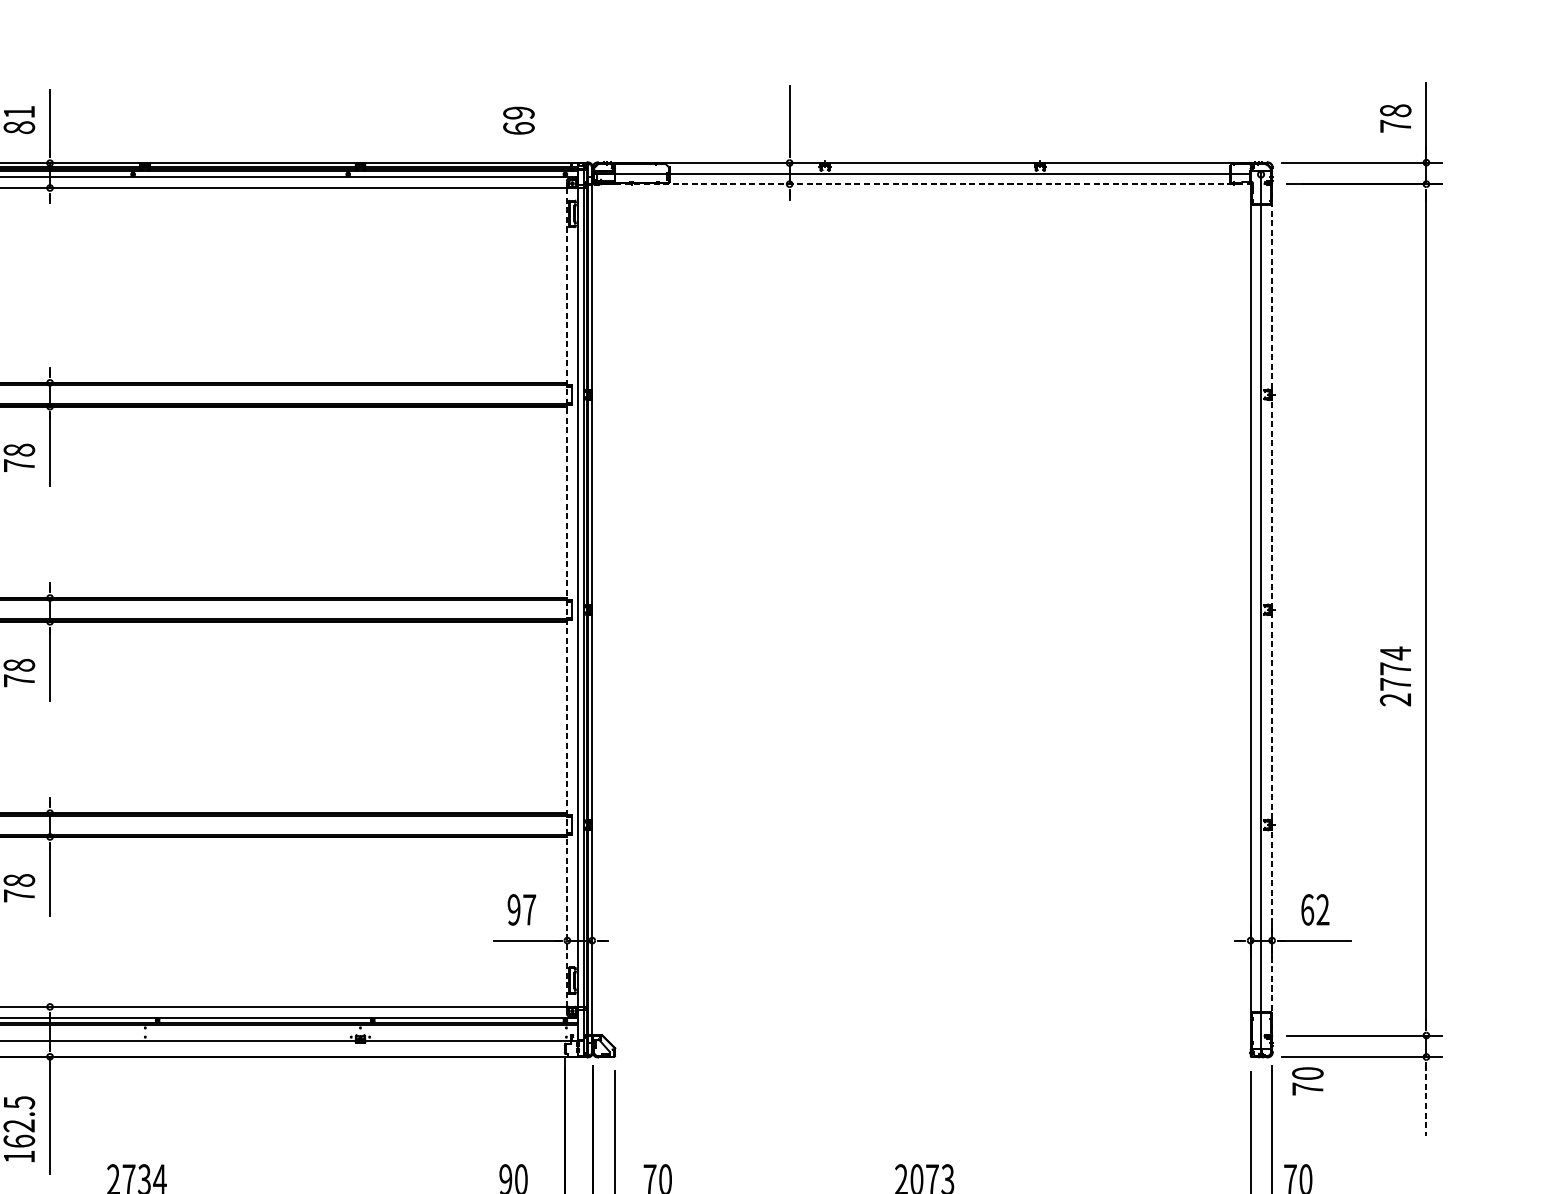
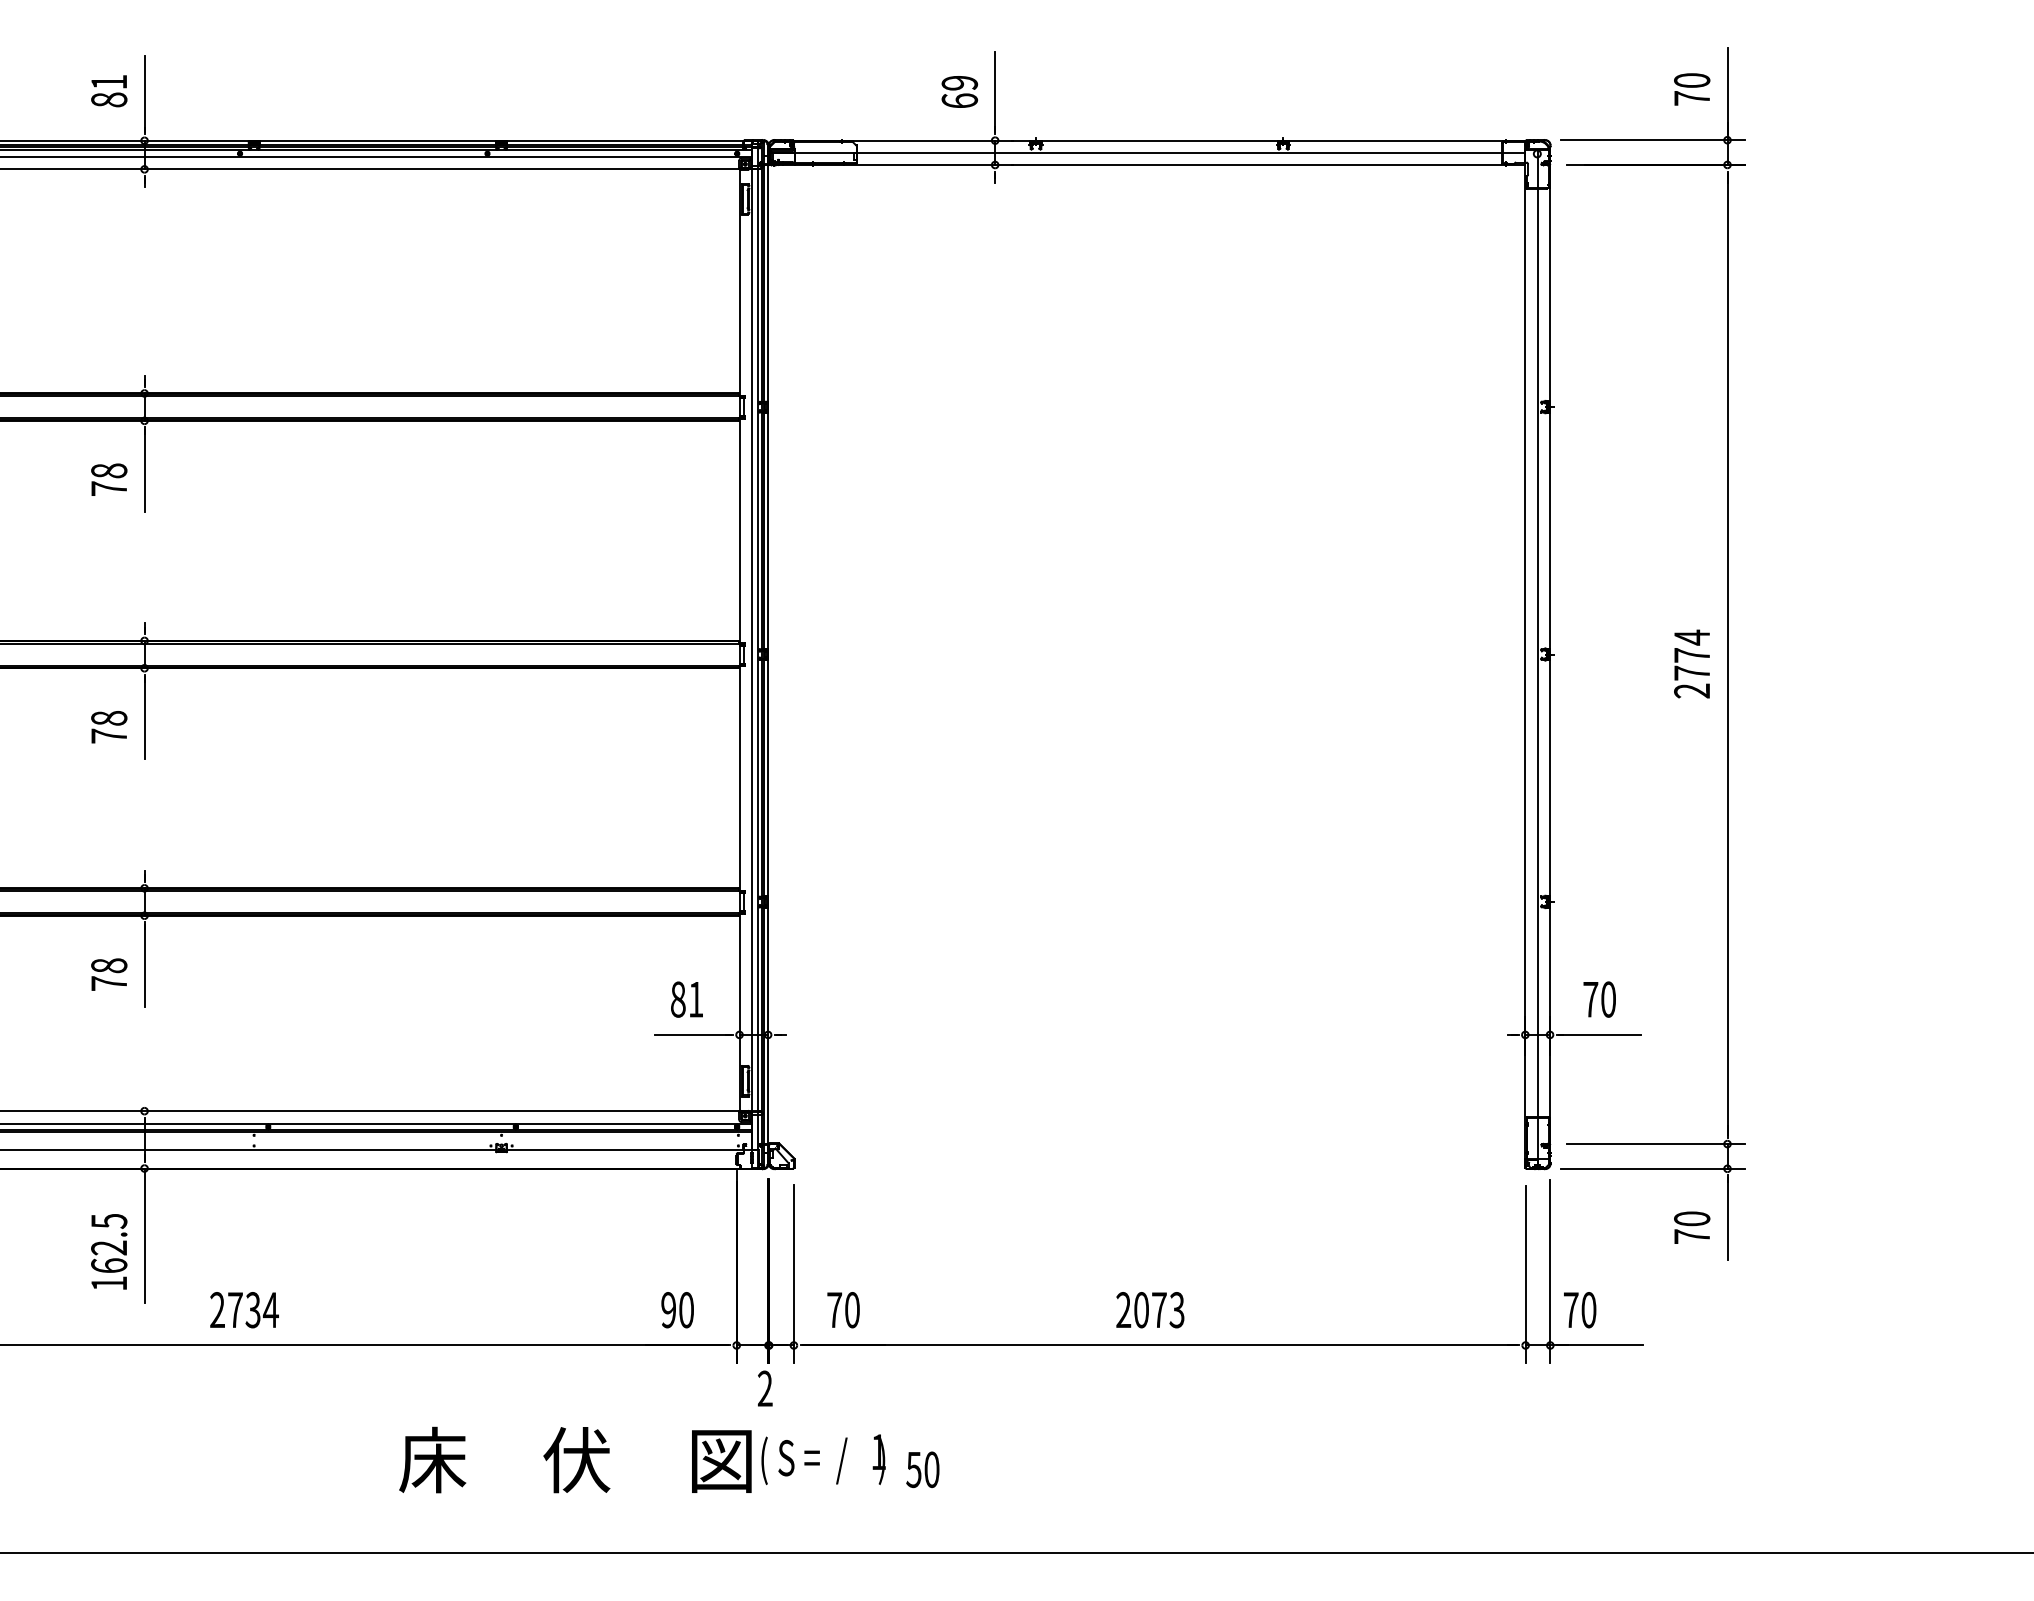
text: (1395, 110) -> (1692, 80), 78 -> 70
text: (518, 120) -> (959, 91), moved
line: (933, 184) -> (1160, 165), dashed -> solid
line: (567, 597) -> (739, 640), dashed -> solid
line: (1272, 609) -> (1550, 654), dashed -> solid
text: (1395, 675) -> (1691, 663), moved
text: (521, 909) -> (686, 999), 97 -> 81
text: (1315, 909) -> (1599, 999), 62 -> 70
text: (1308, 1081) -> (1692, 1227), moved
line: (1426, 1101) -> (1727, 1219), dashed -> solid

